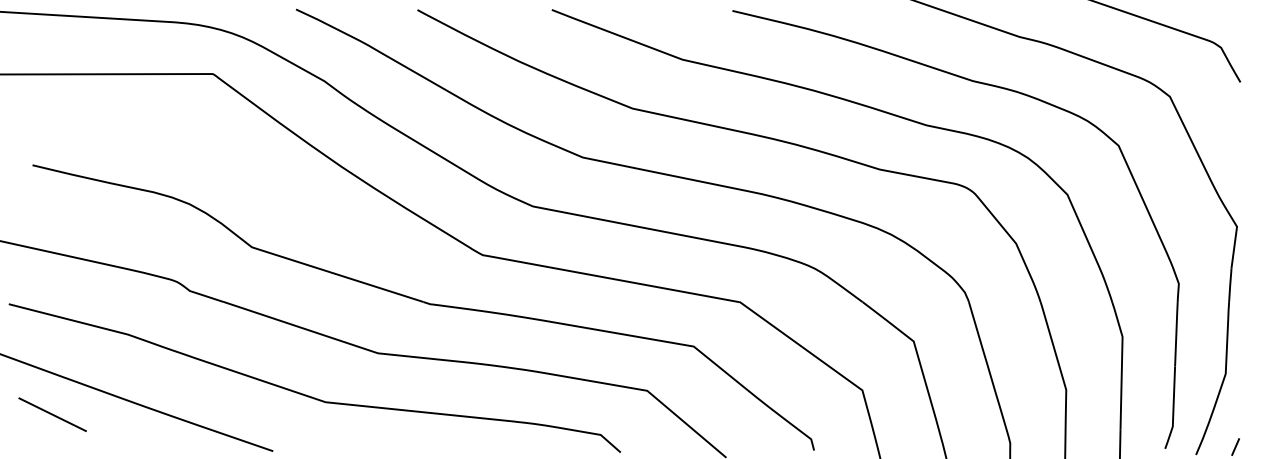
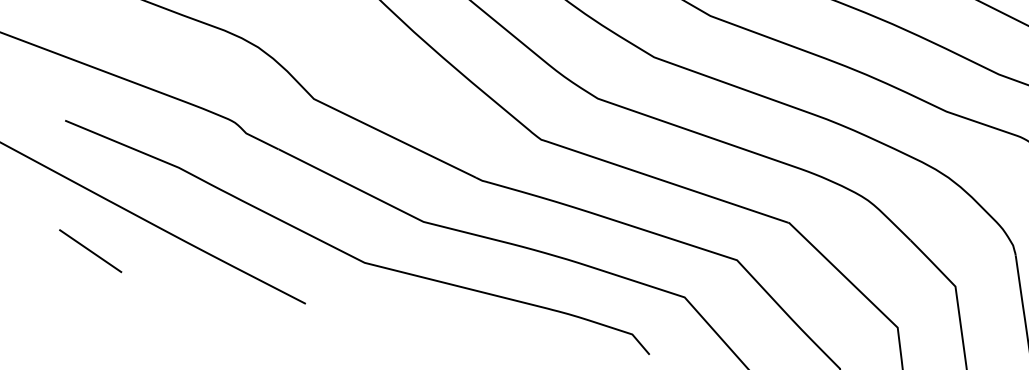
line: (52, 414) -> (90, 250), moved

